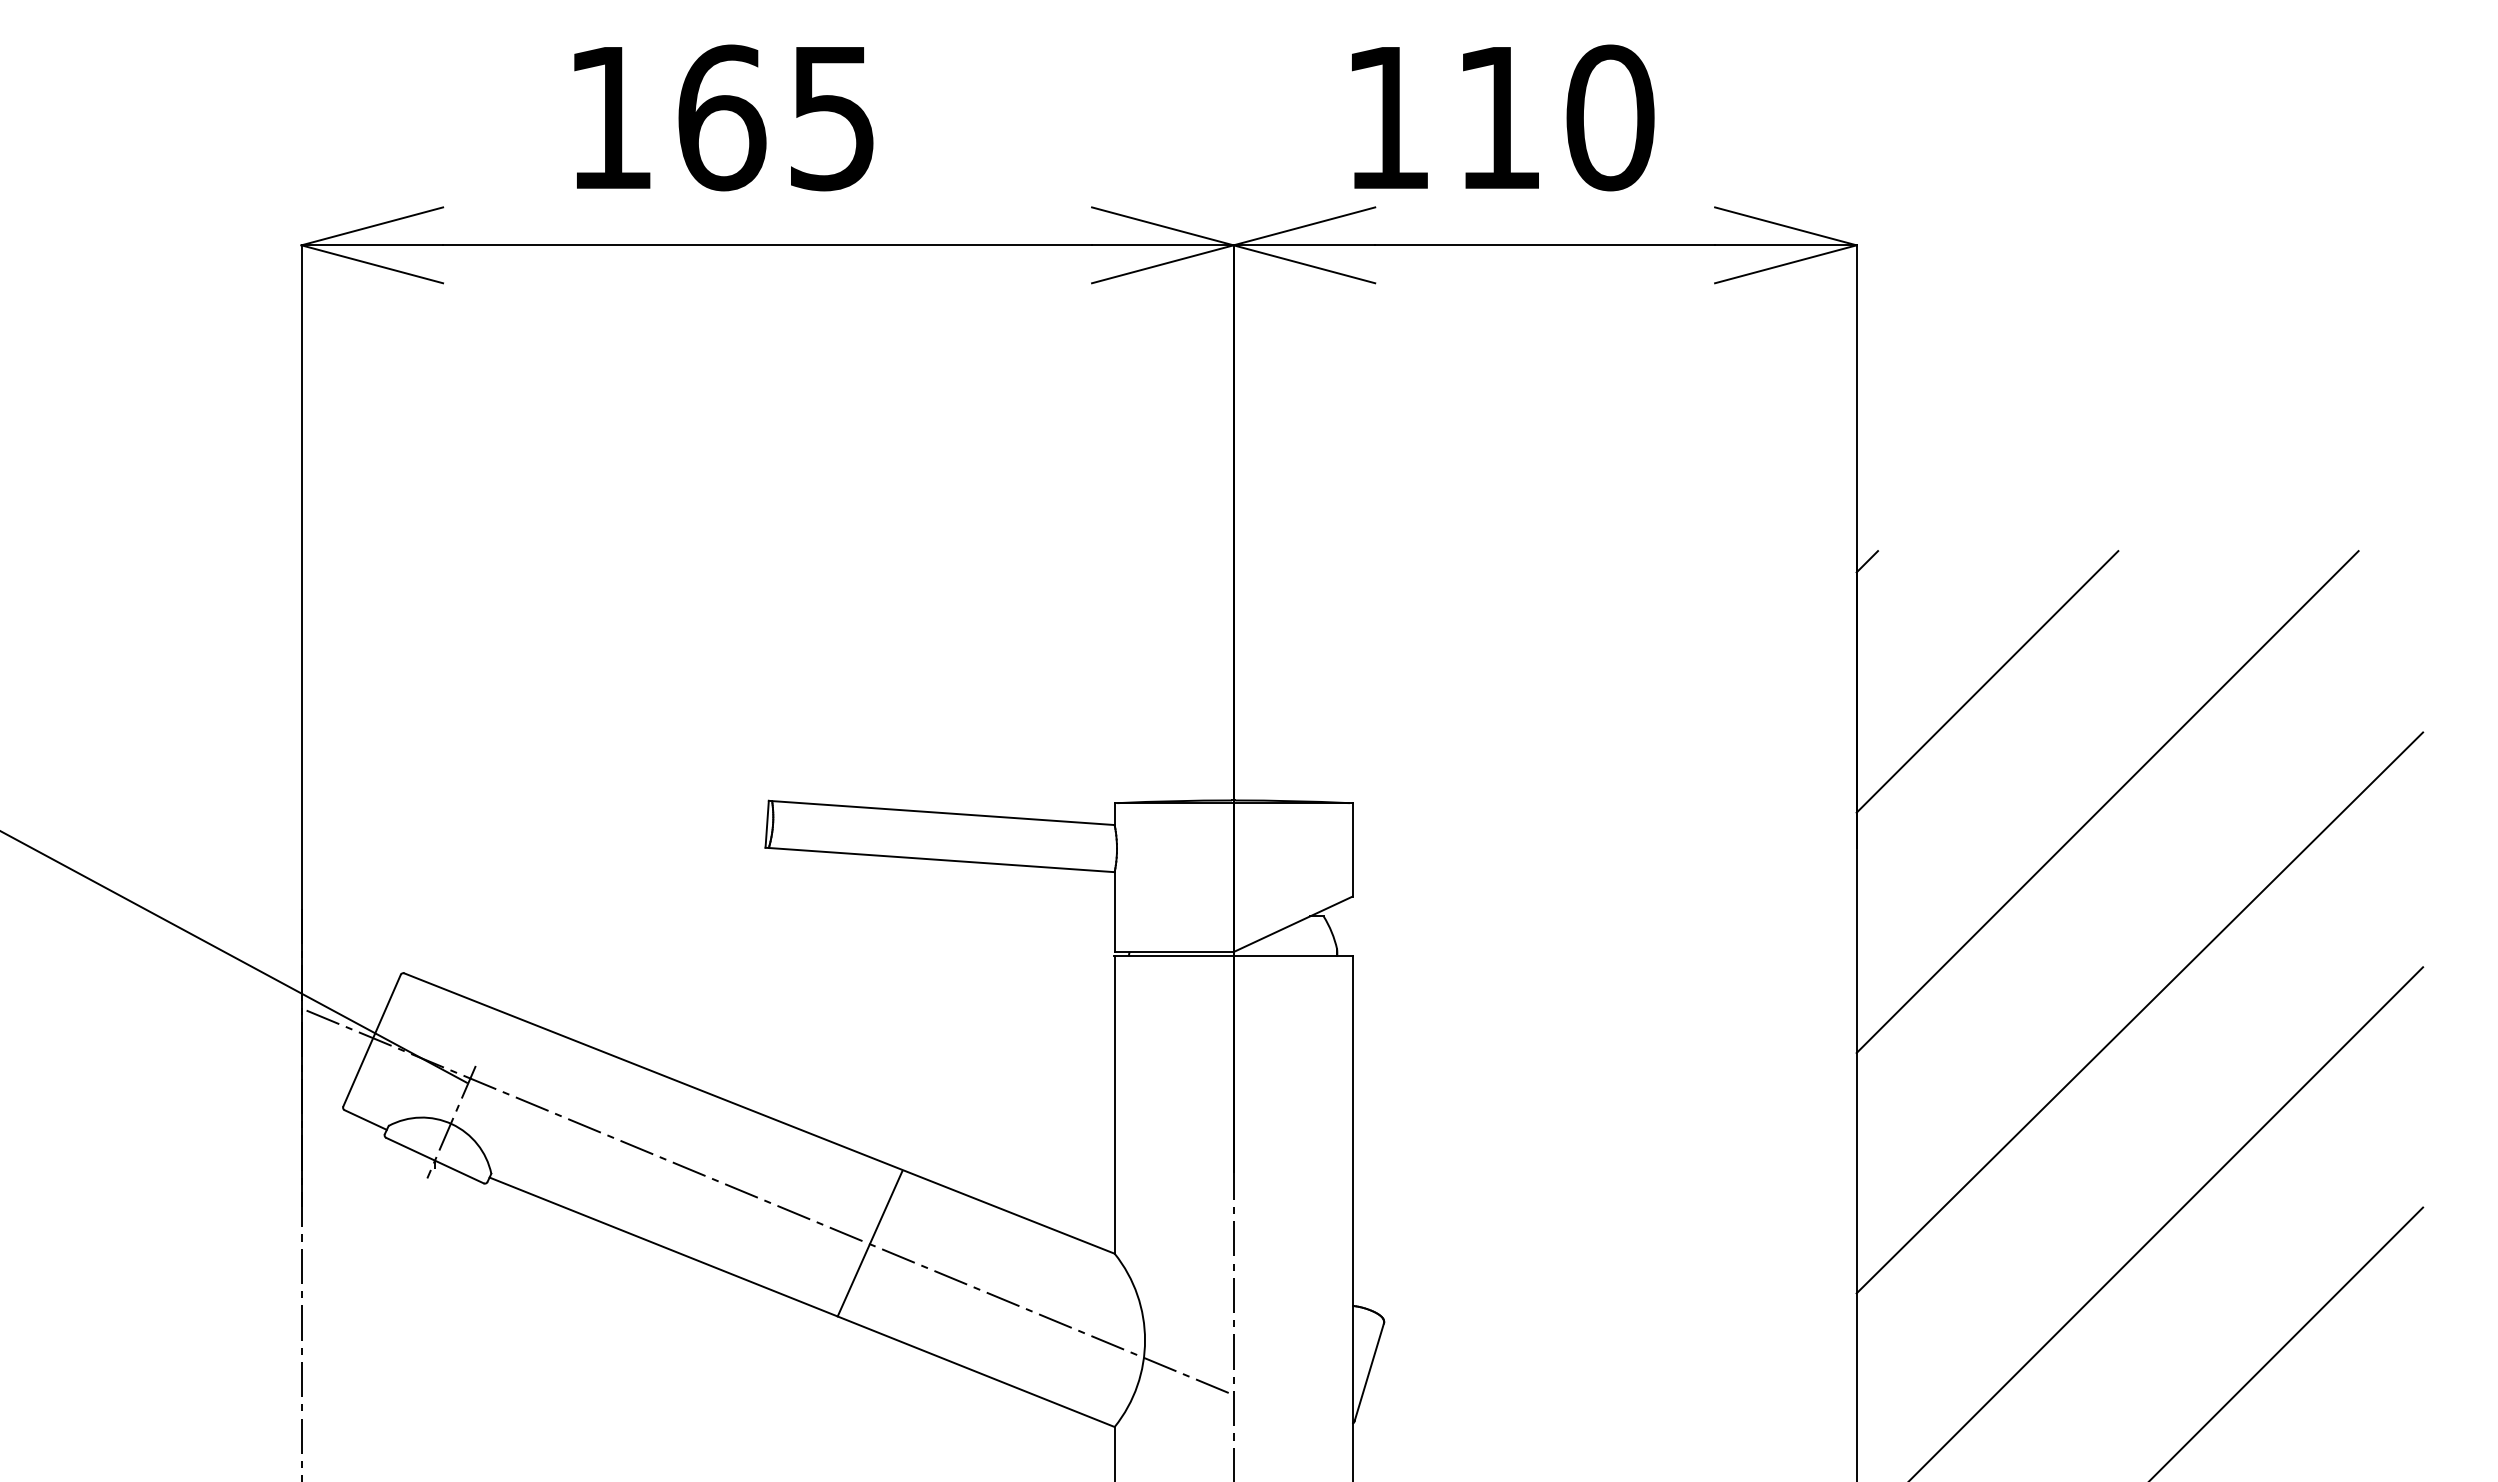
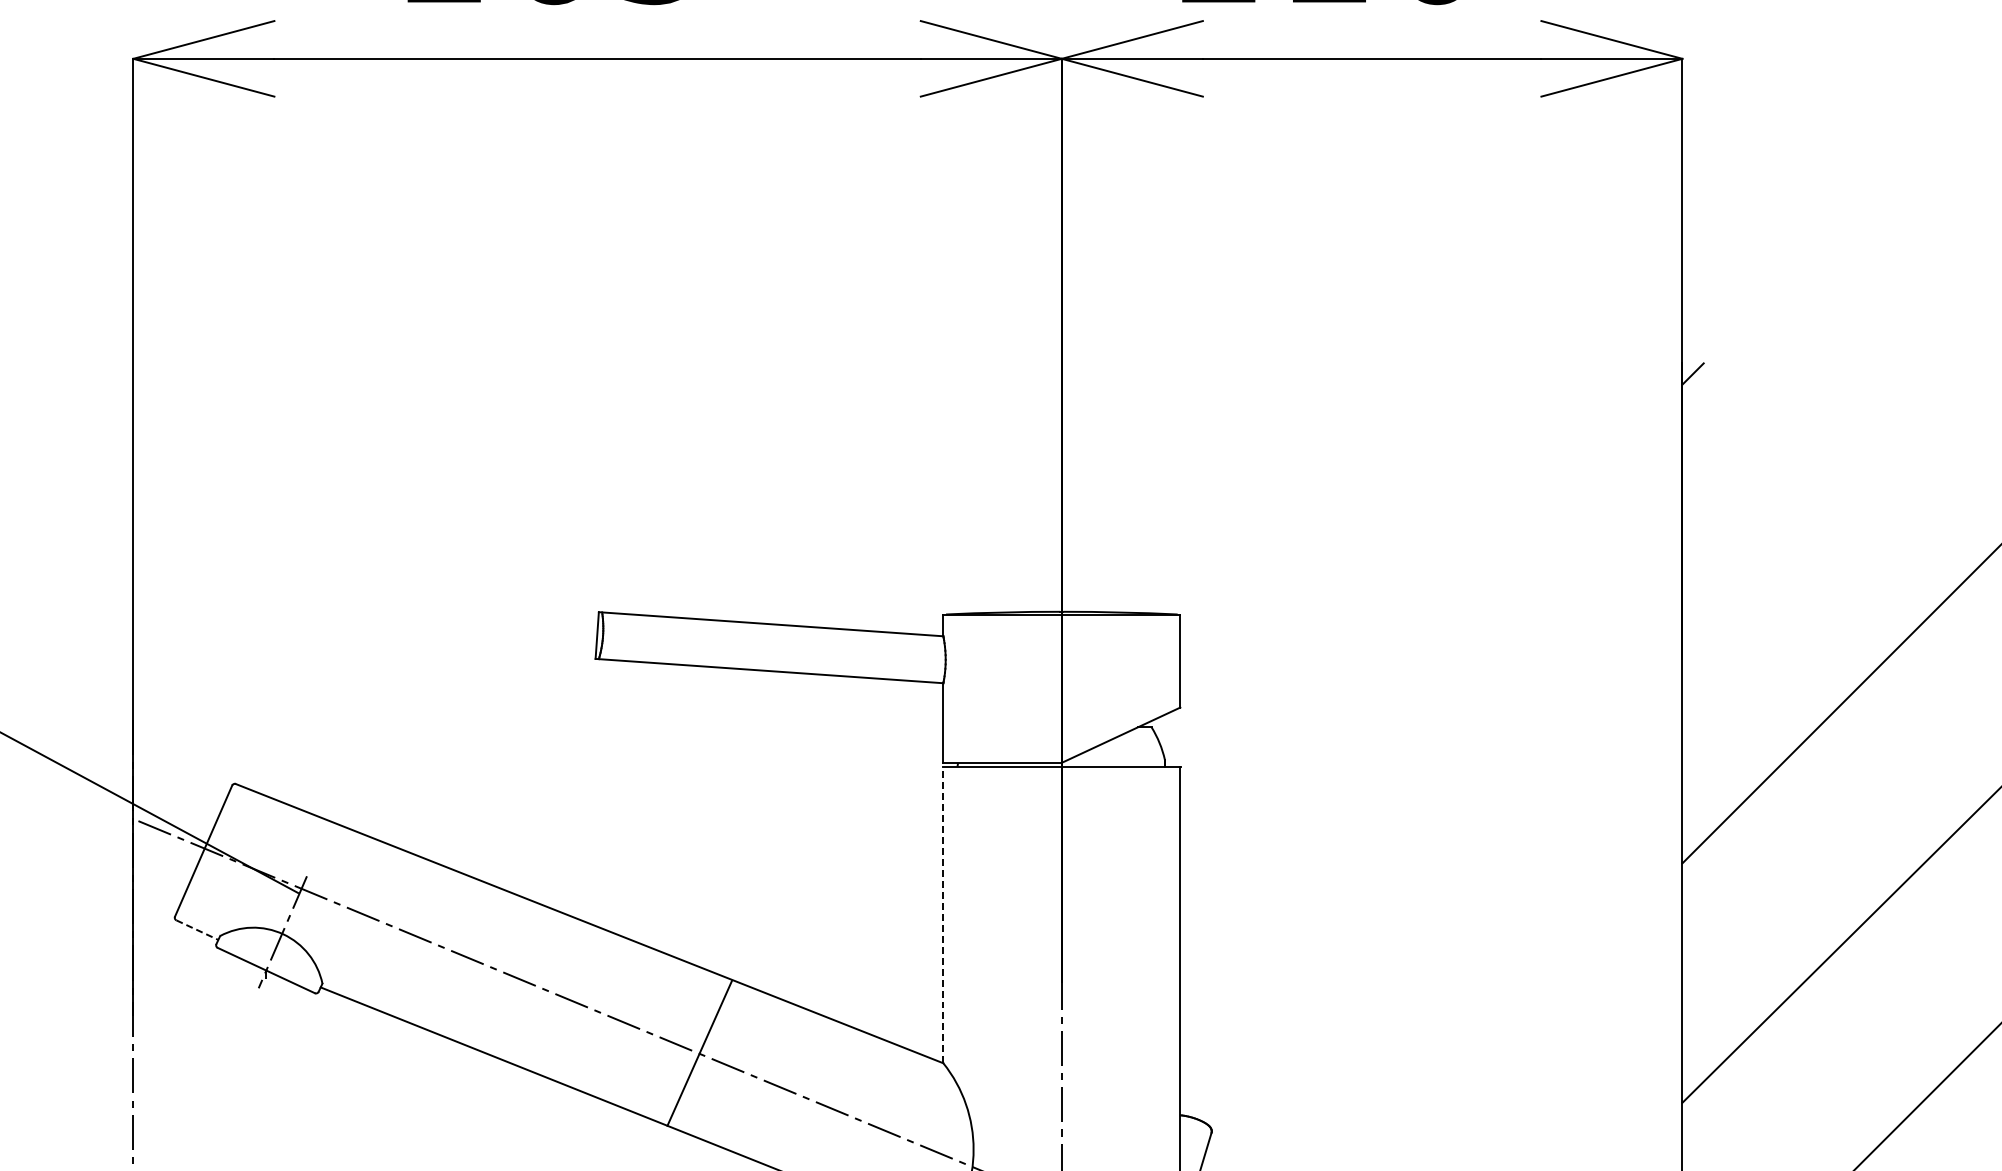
line: (1987, 681) -> (1812, 493), removed
line: (1114, 1104) -> (943, 914), solid -> dashed
line: (366, 1120) -> (198, 930), solid -> dashed

